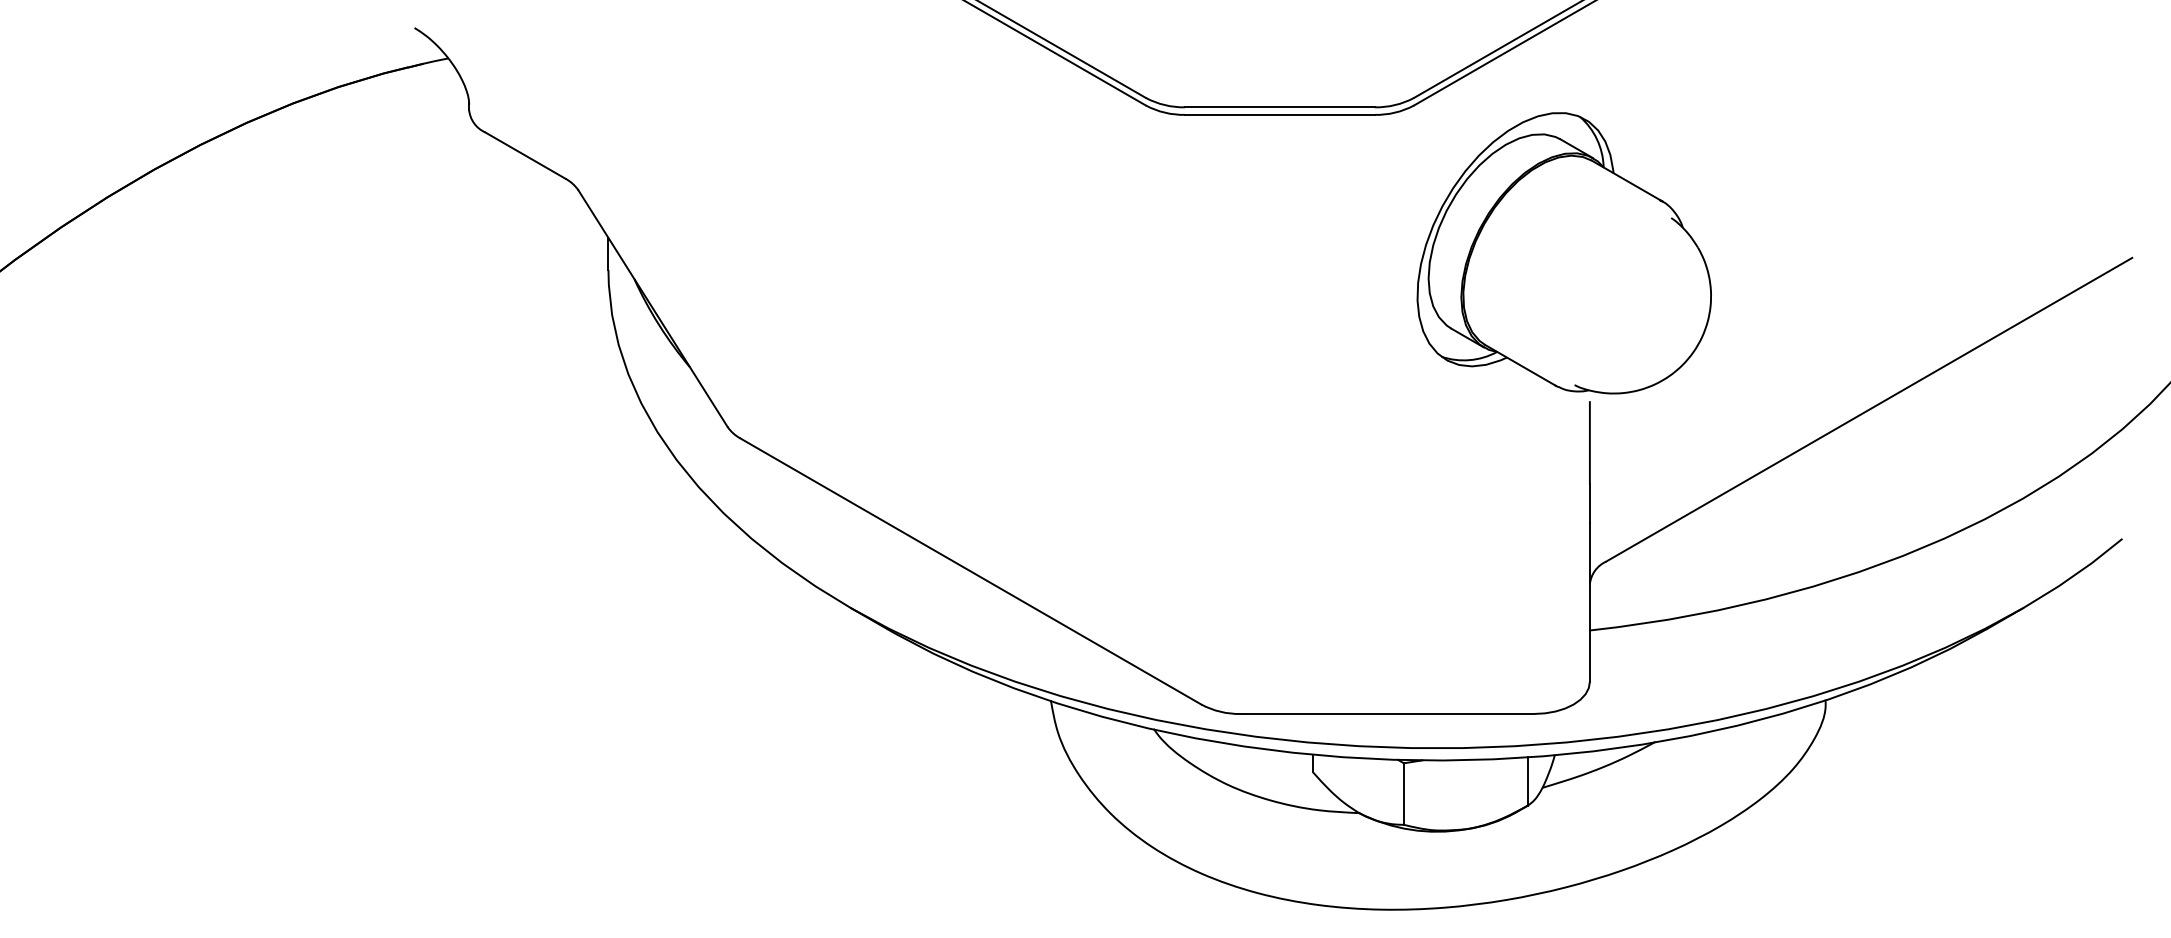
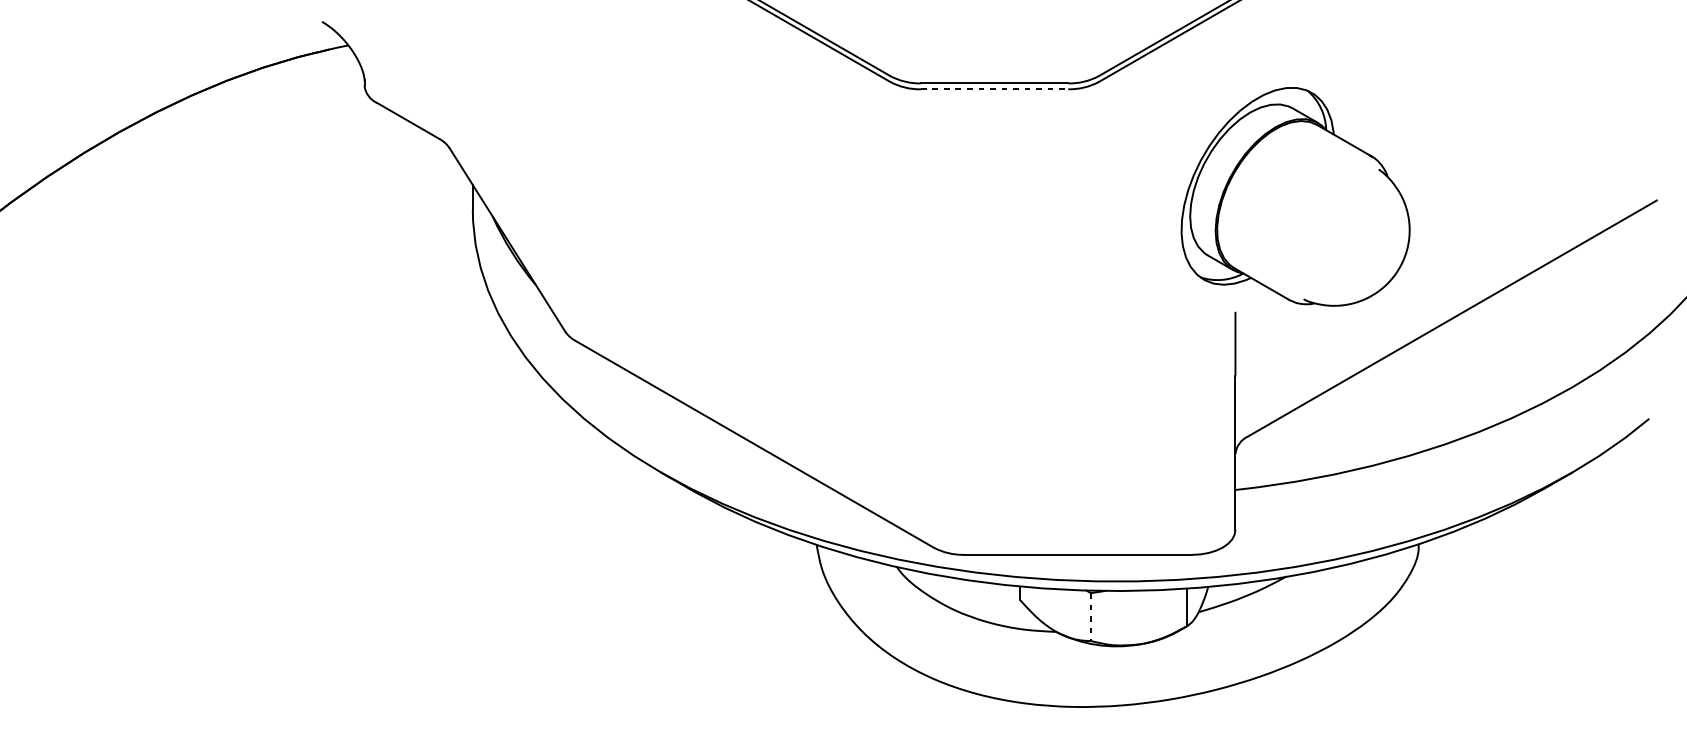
line: (1279, 114) -> (994, 89), solid -> dashed
part: (1563, 253) -> (1294, 197), moved
line: (1403, 794) -> (1090, 617), solid -> dashed

